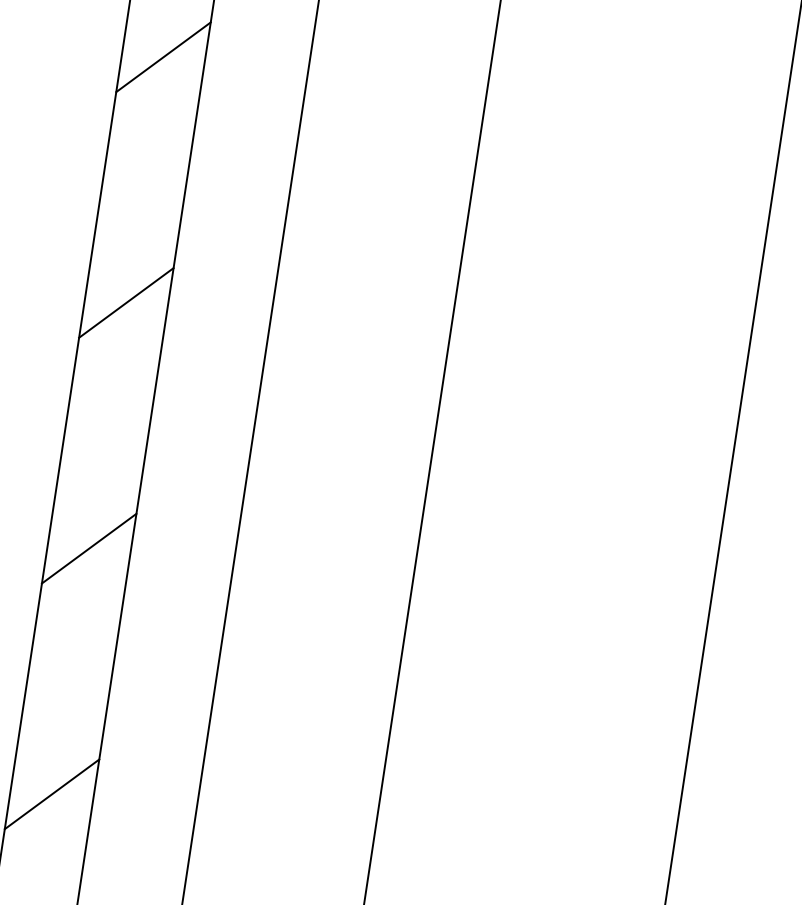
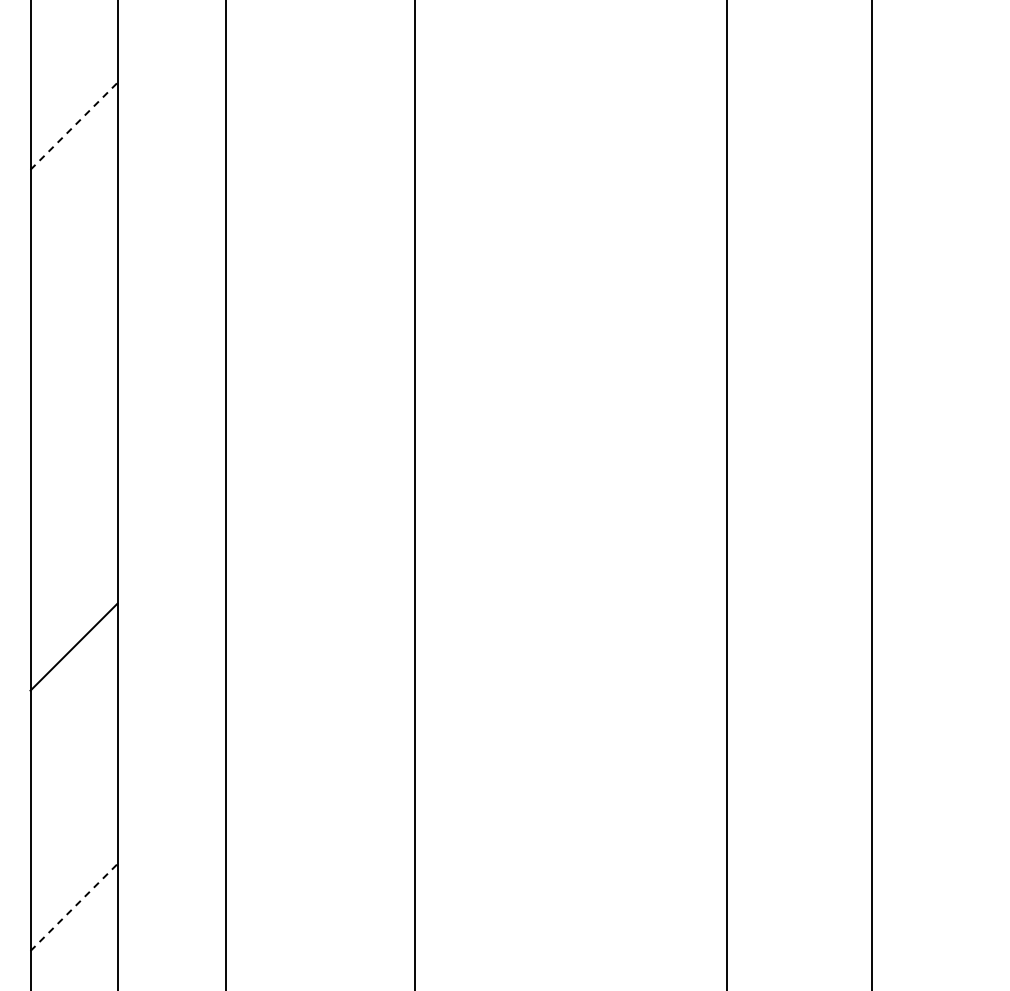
line: (163, 57) -> (74, 126), solid -> dashed
line: (125, 302) -> (73, 386), removed
line: (52, 794) -> (74, 907), solid -> dashed

